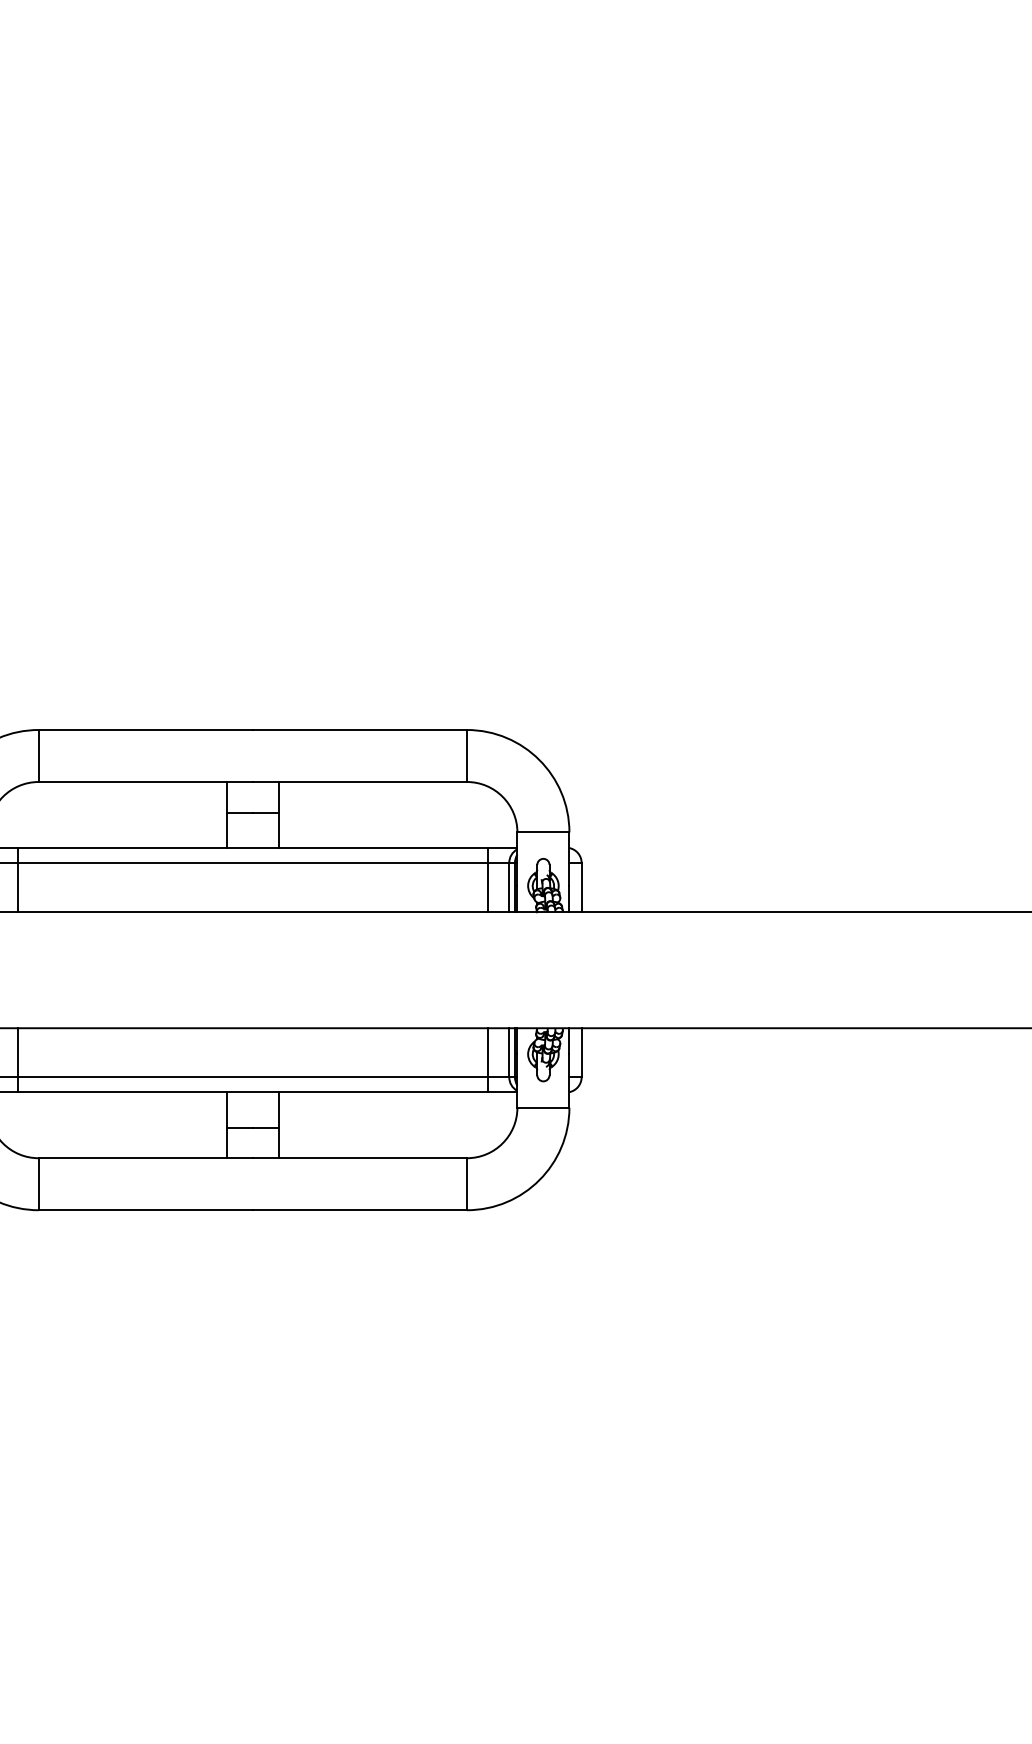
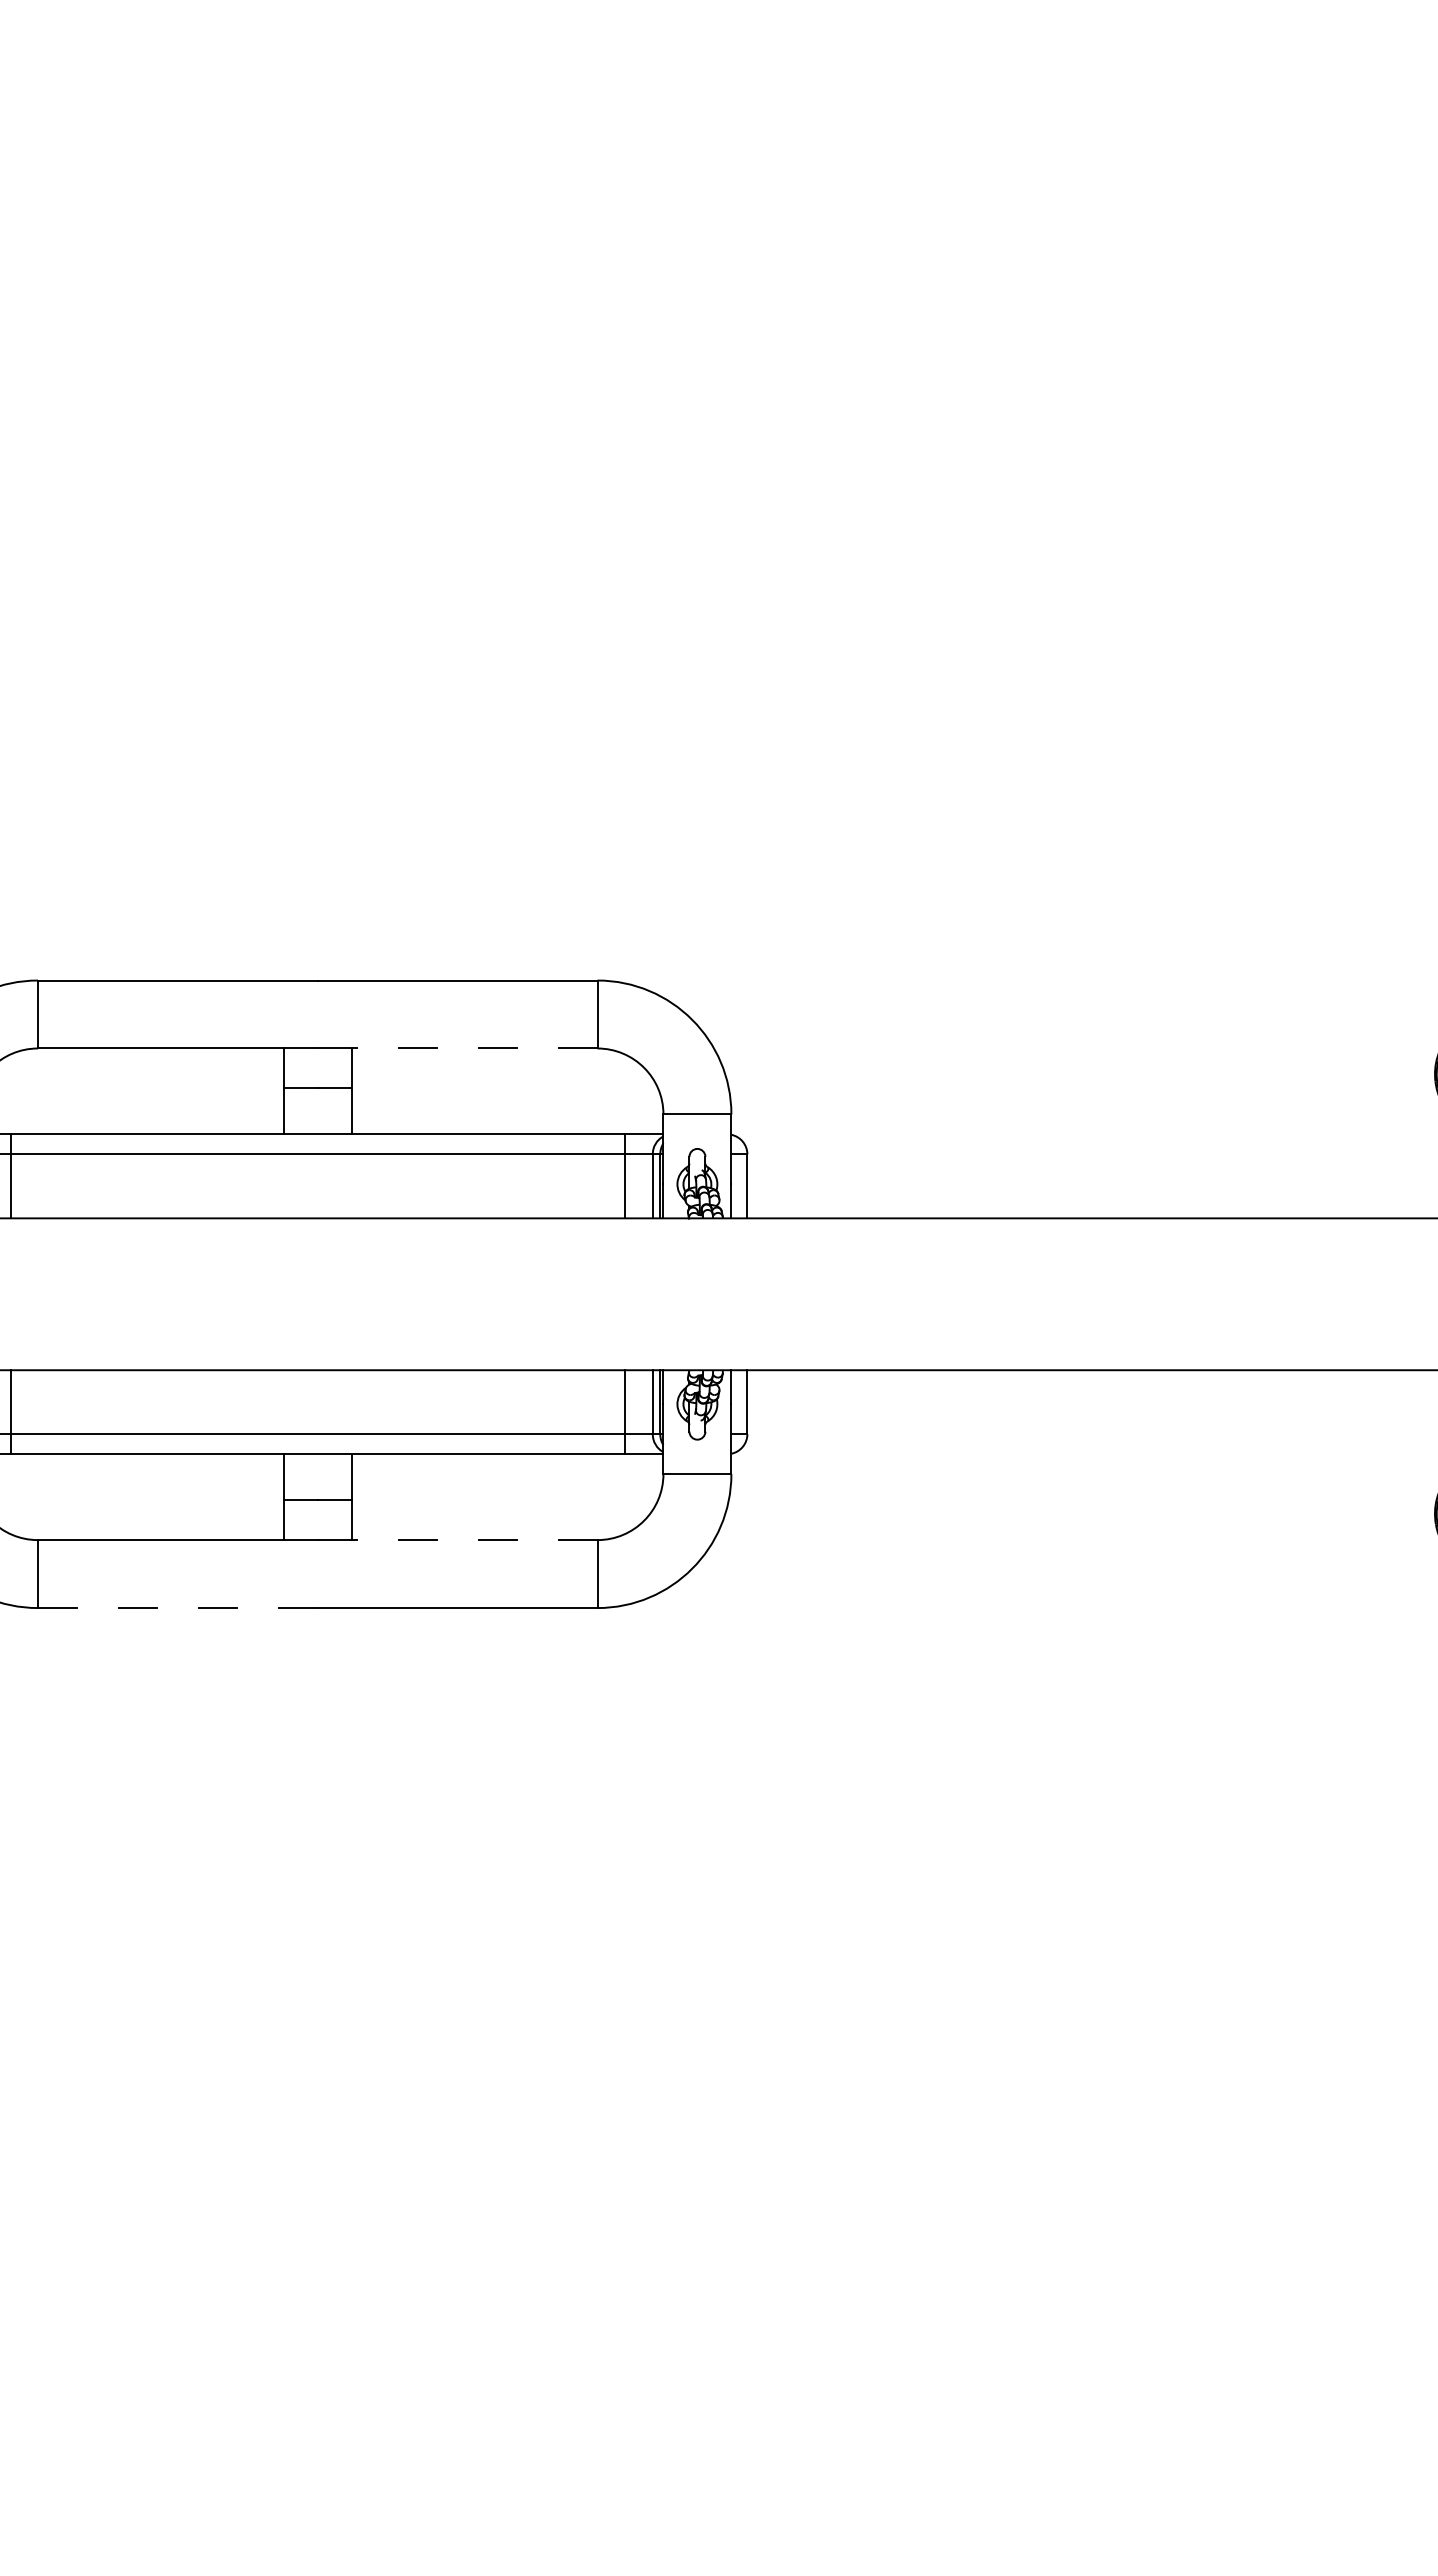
line: (359, 782) -> (457, 1048), solid -> dashed
line: (359, 1158) -> (457, 1540), solid -> dashed
line: (145, 1210) -> (177, 1608), solid -> dashed

